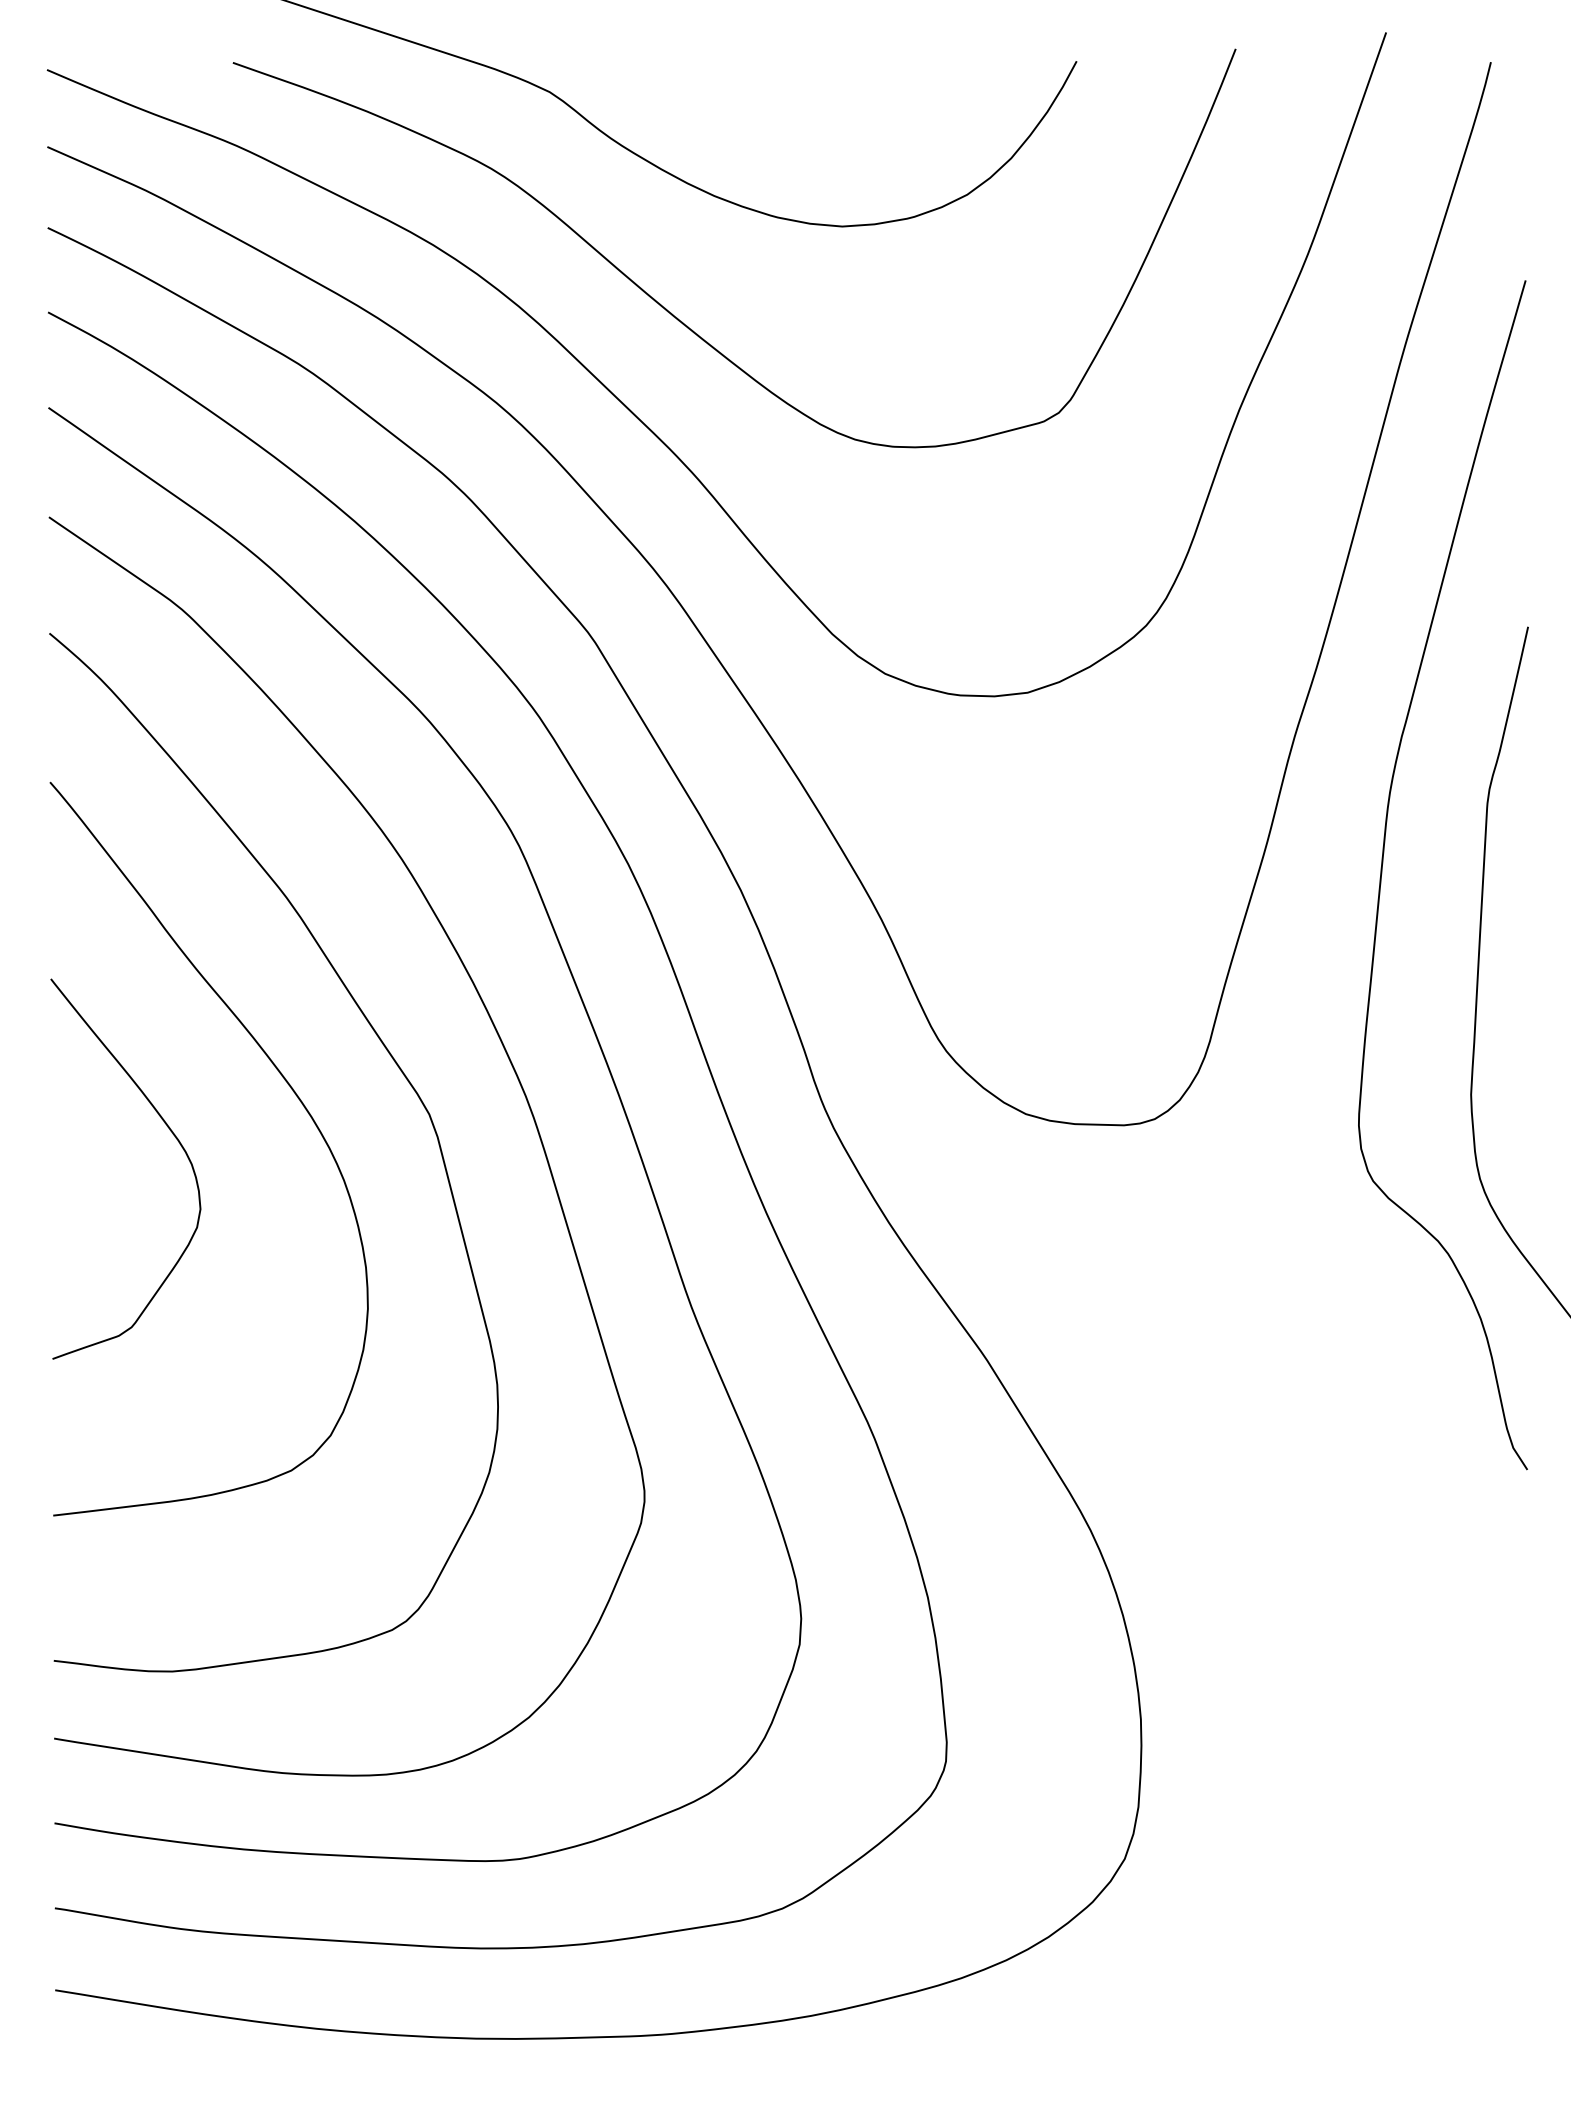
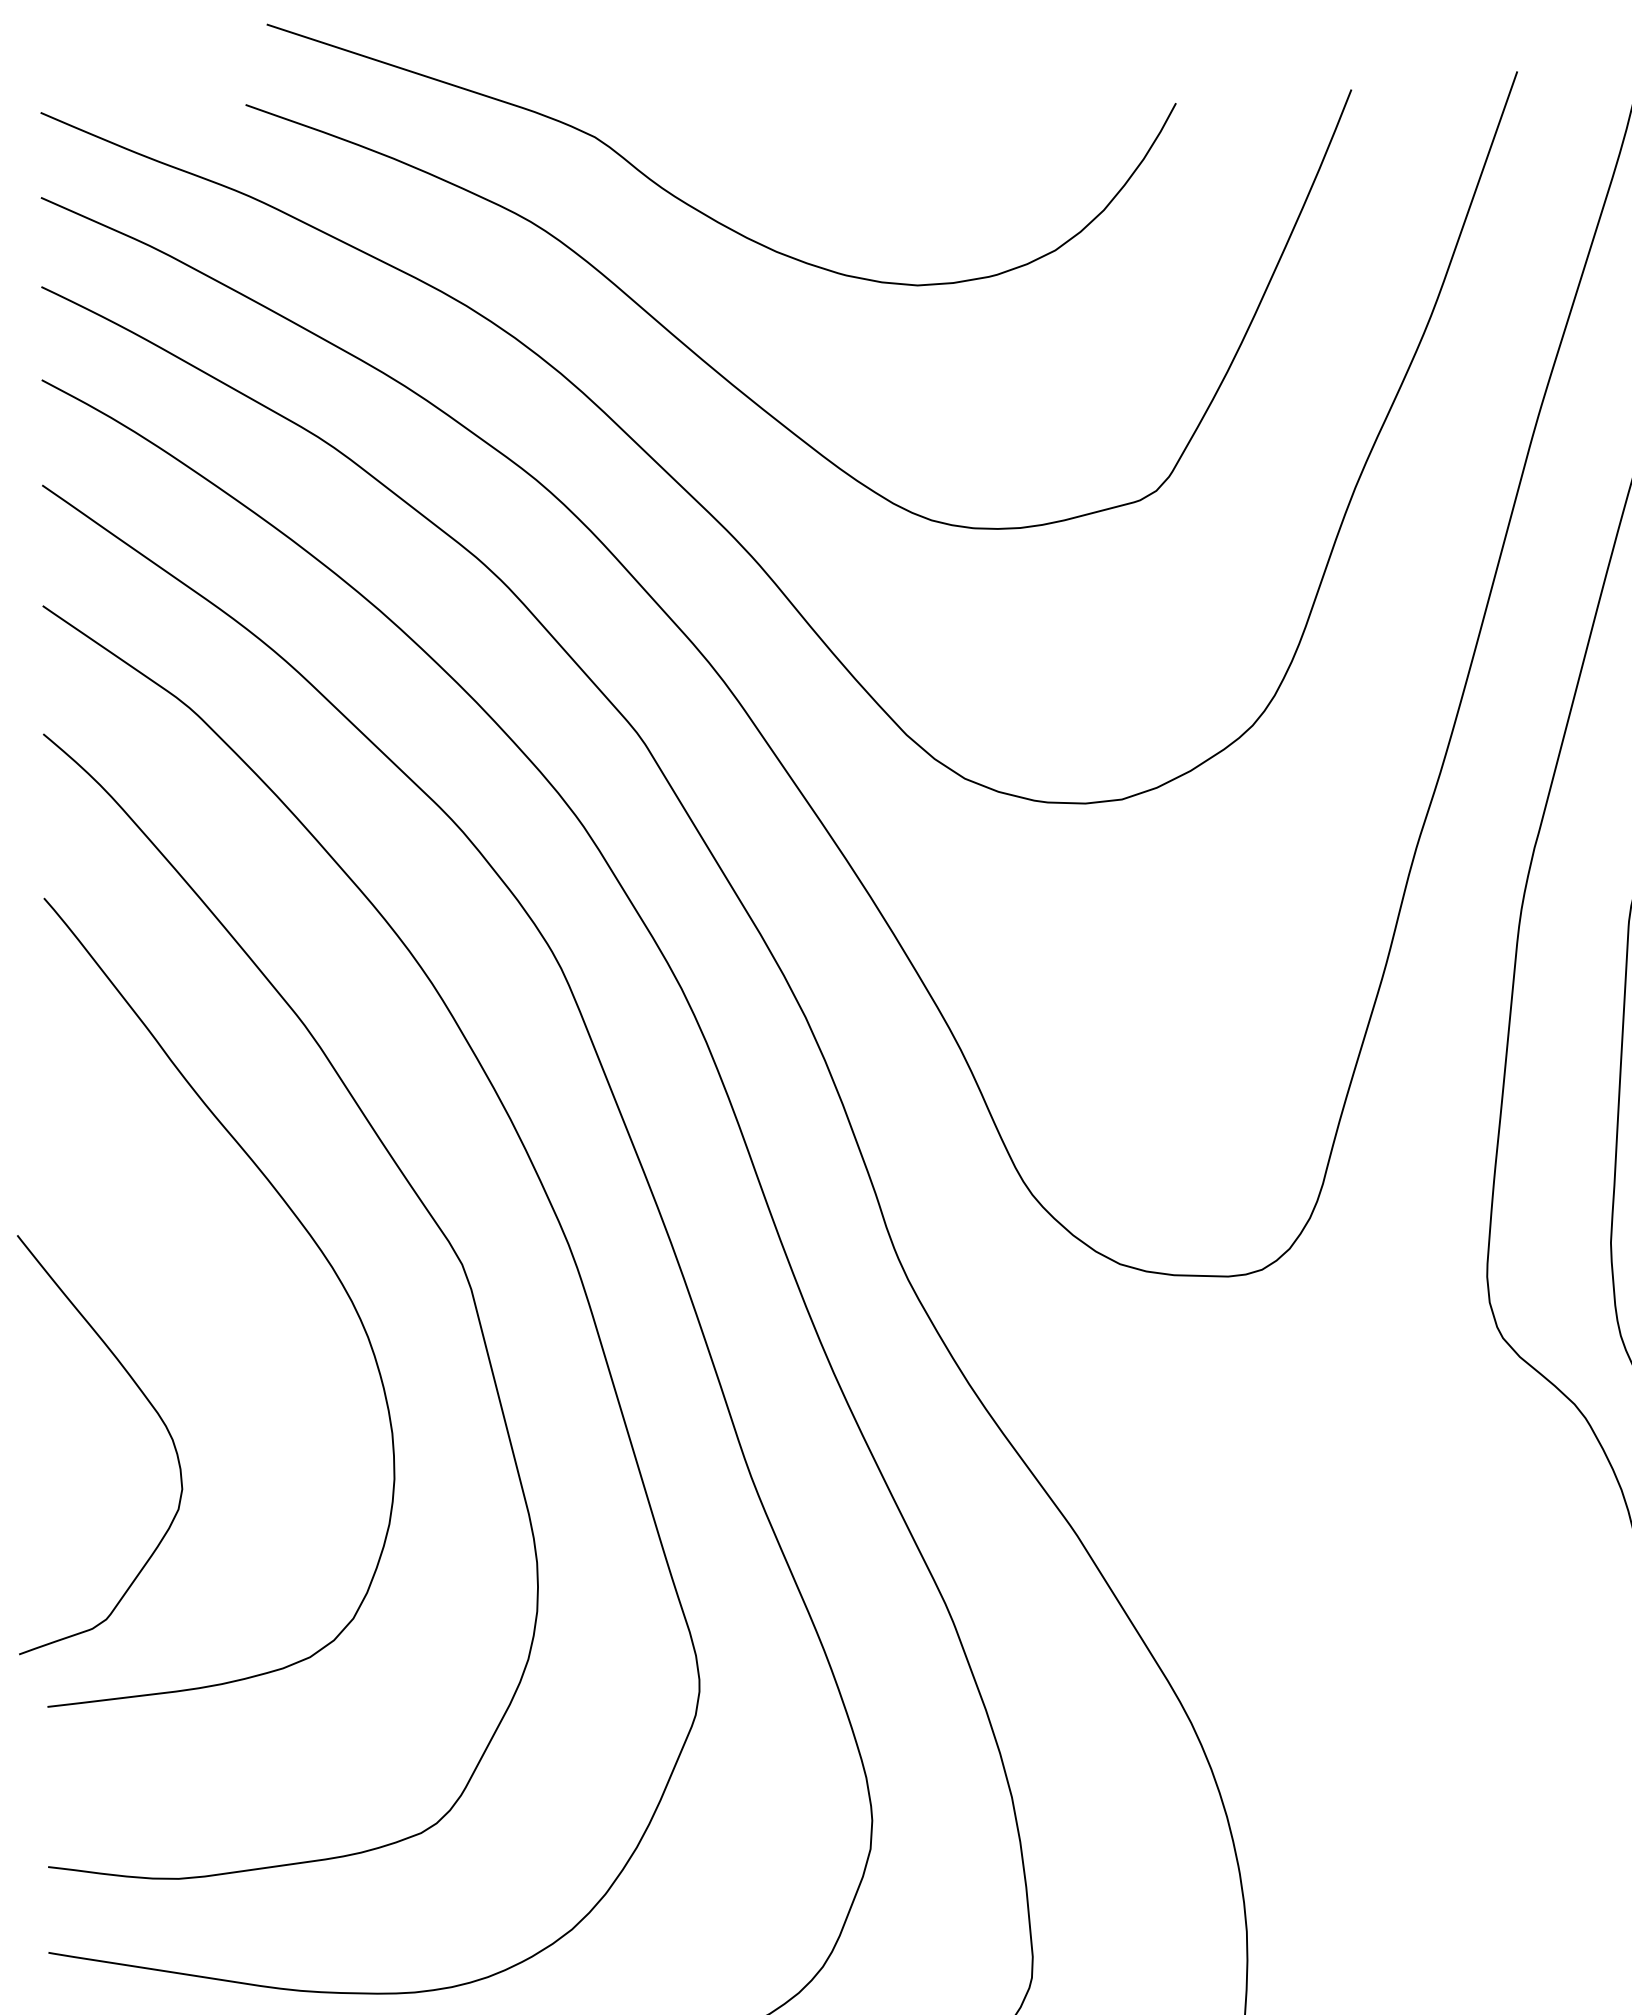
curve: (172, 1134) -> (151, 1406), moved

